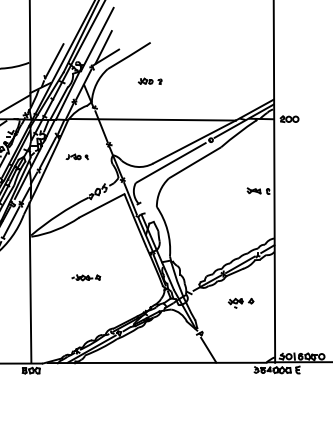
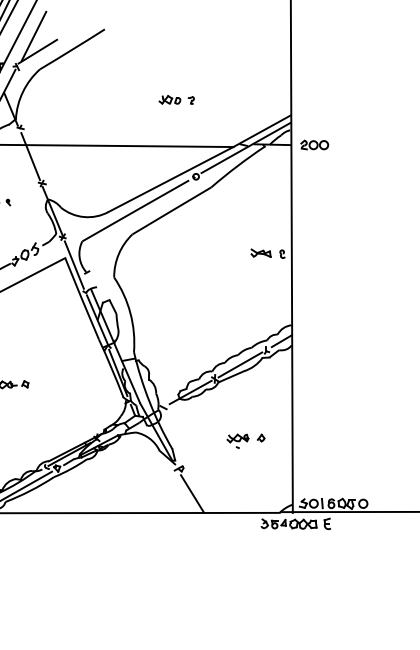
part: (149, 80) -> (175, 98), moved
part: (240, 302) -> (245, 439), moved

